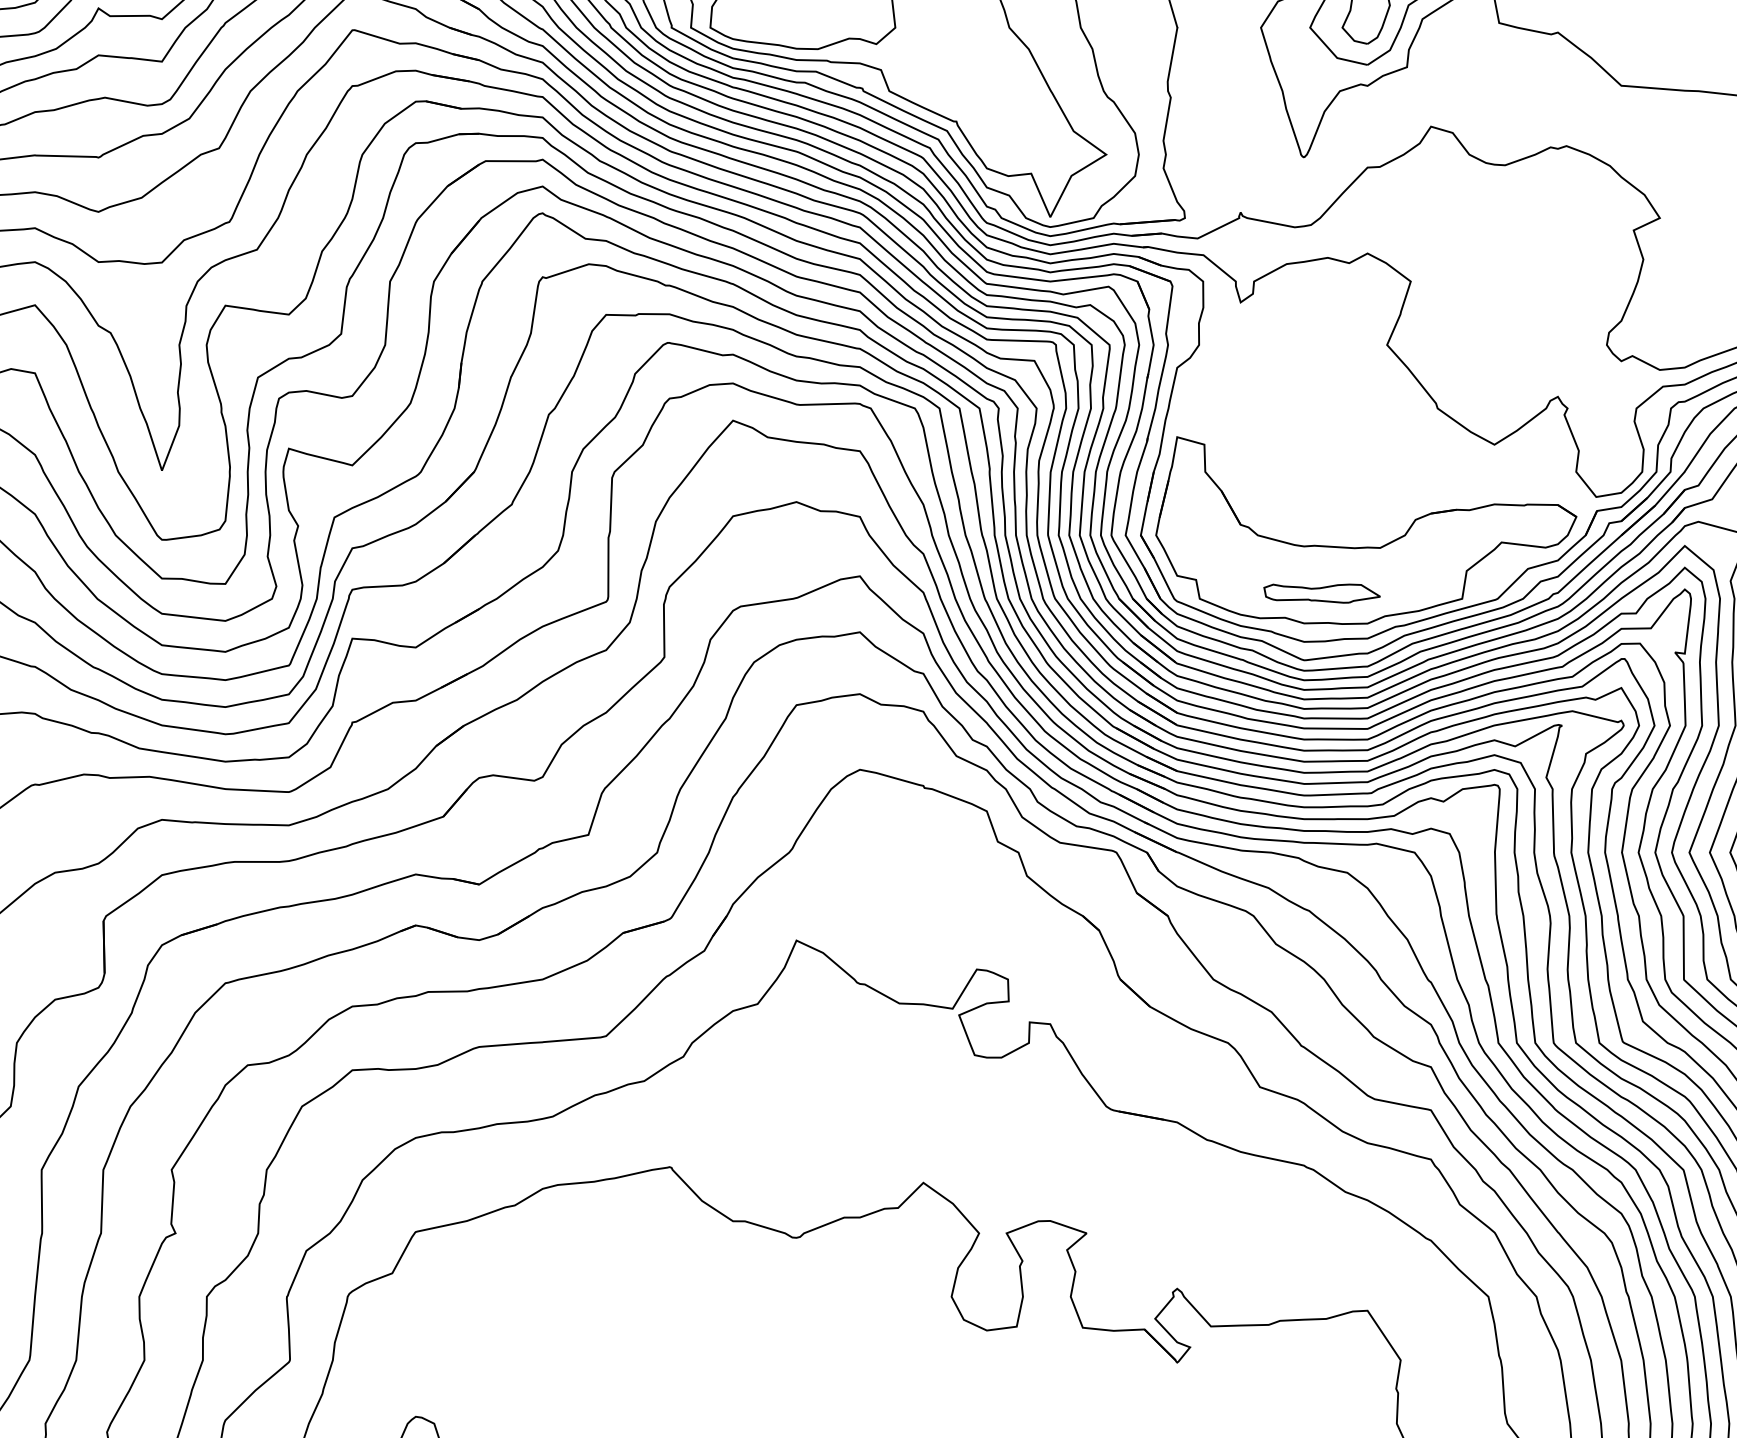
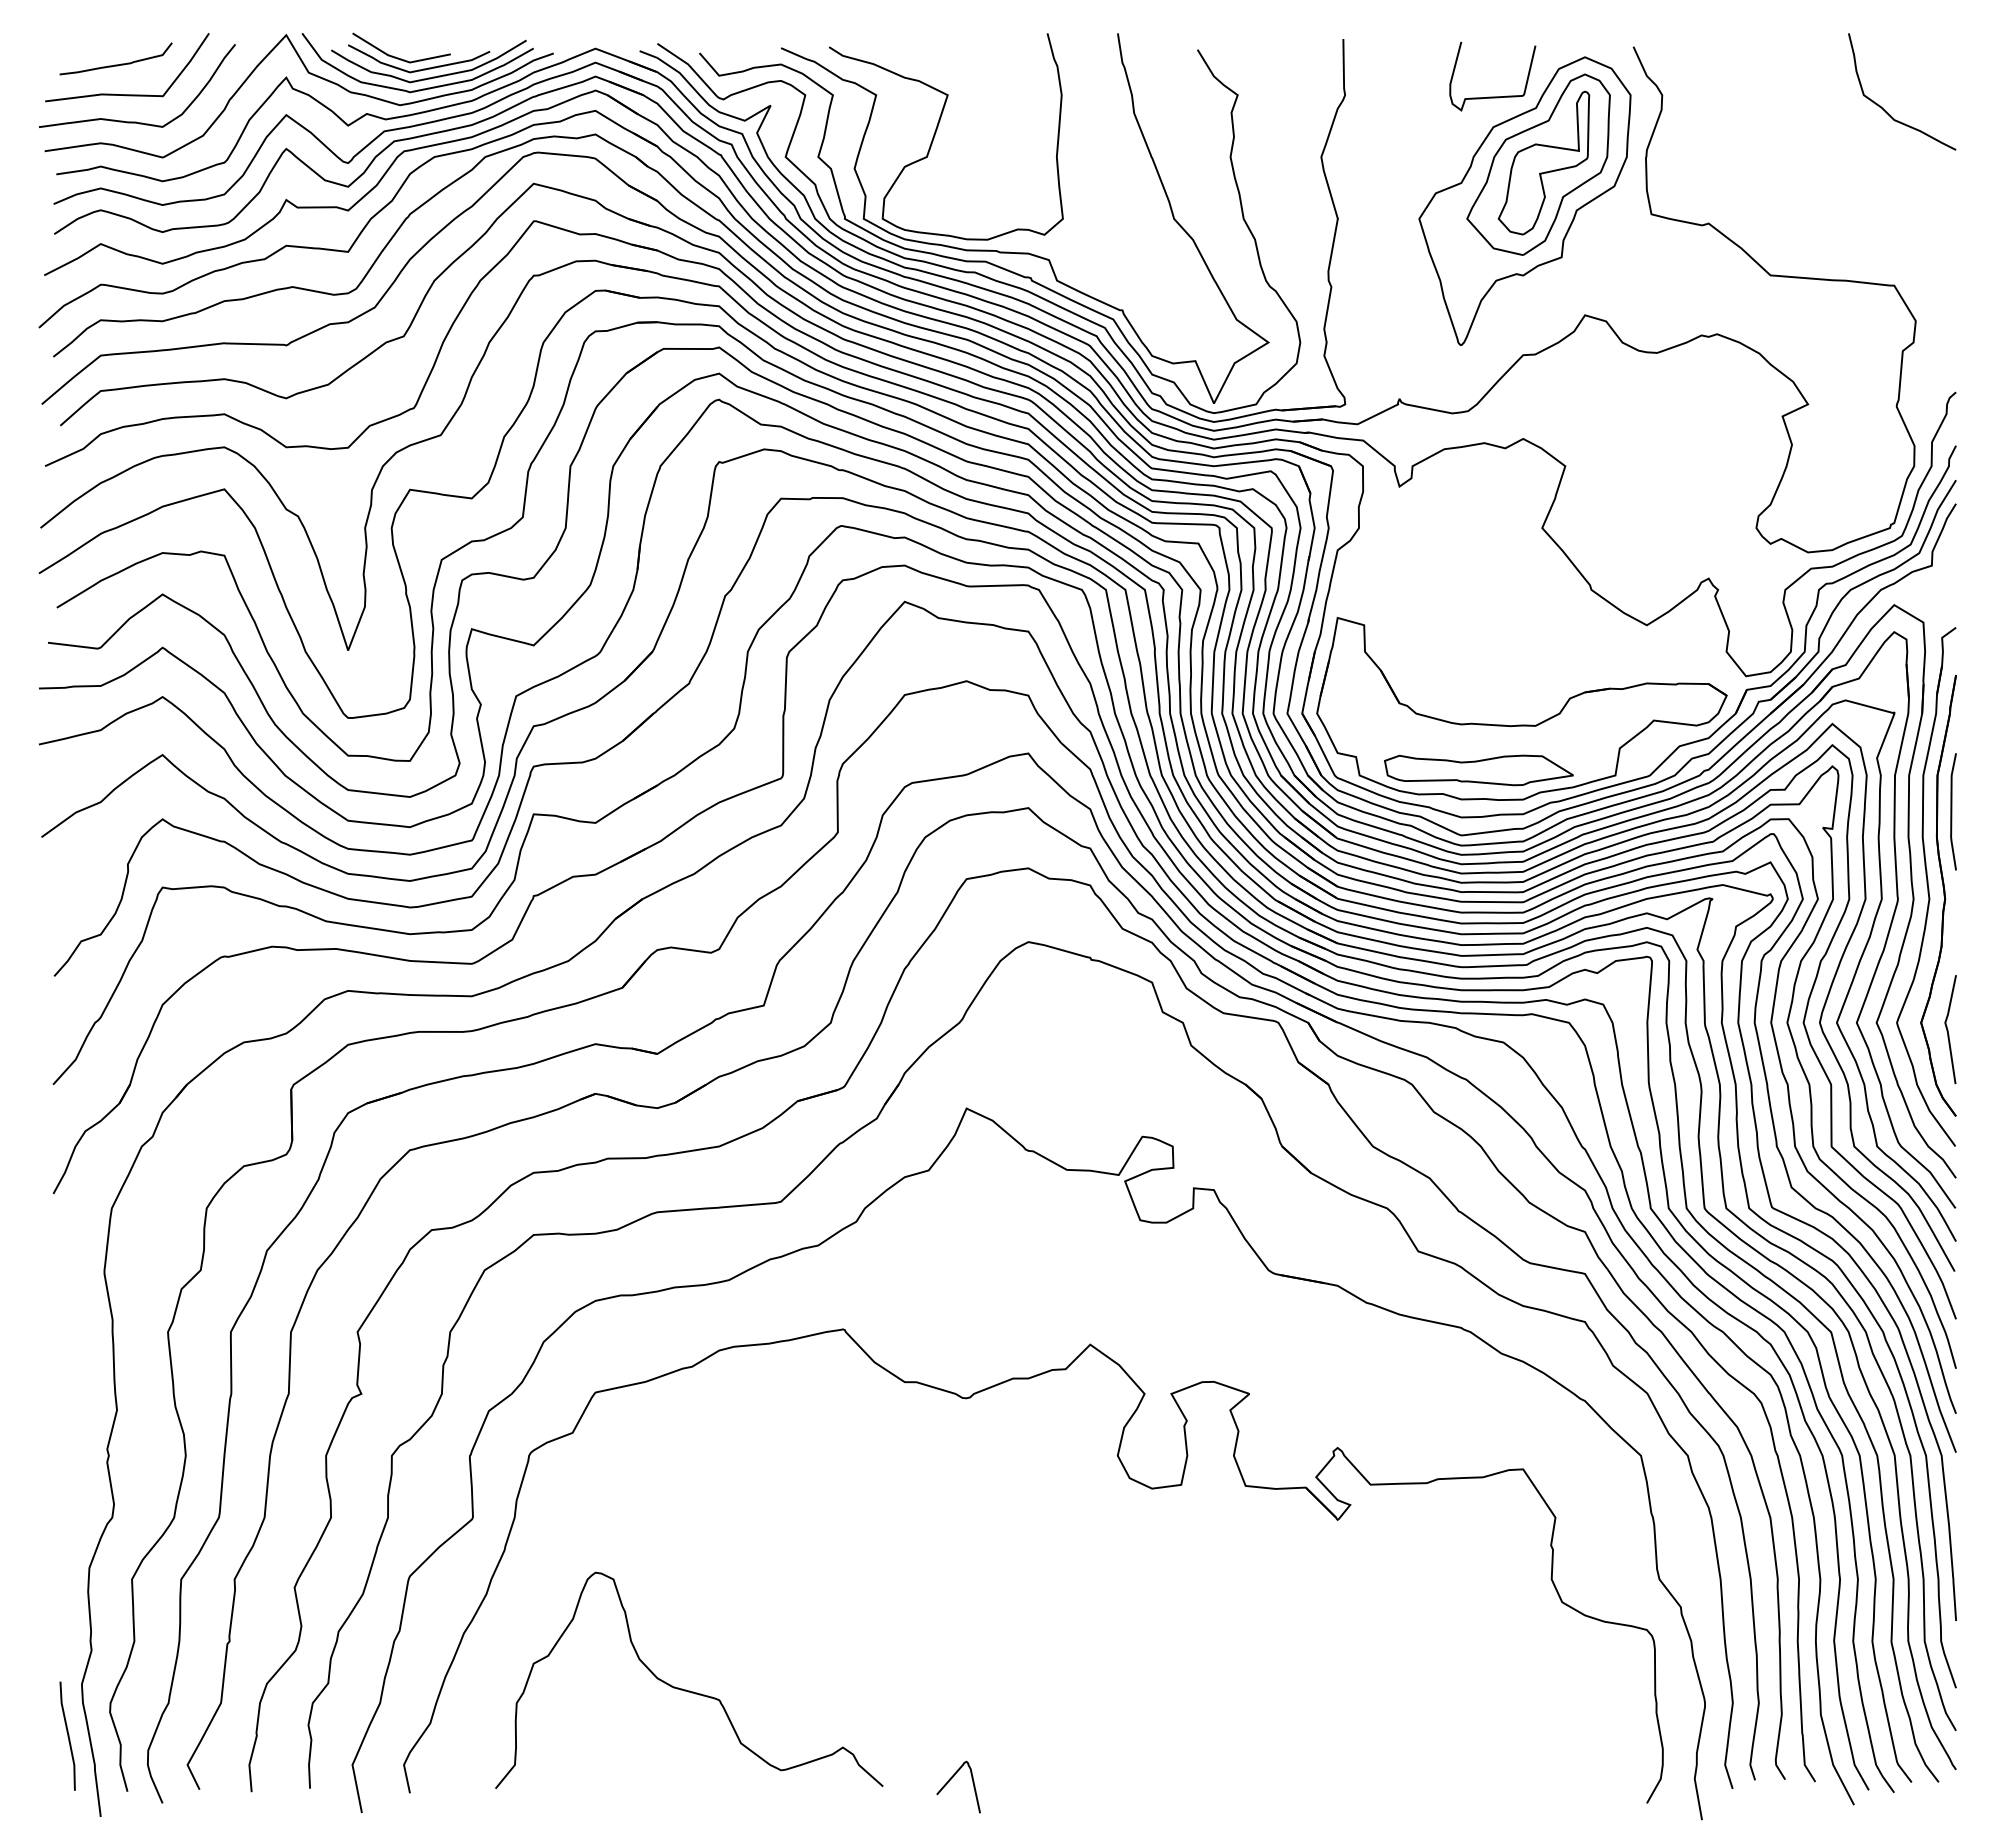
part: (1321, 593) -> (1478, 770), size x1.67

